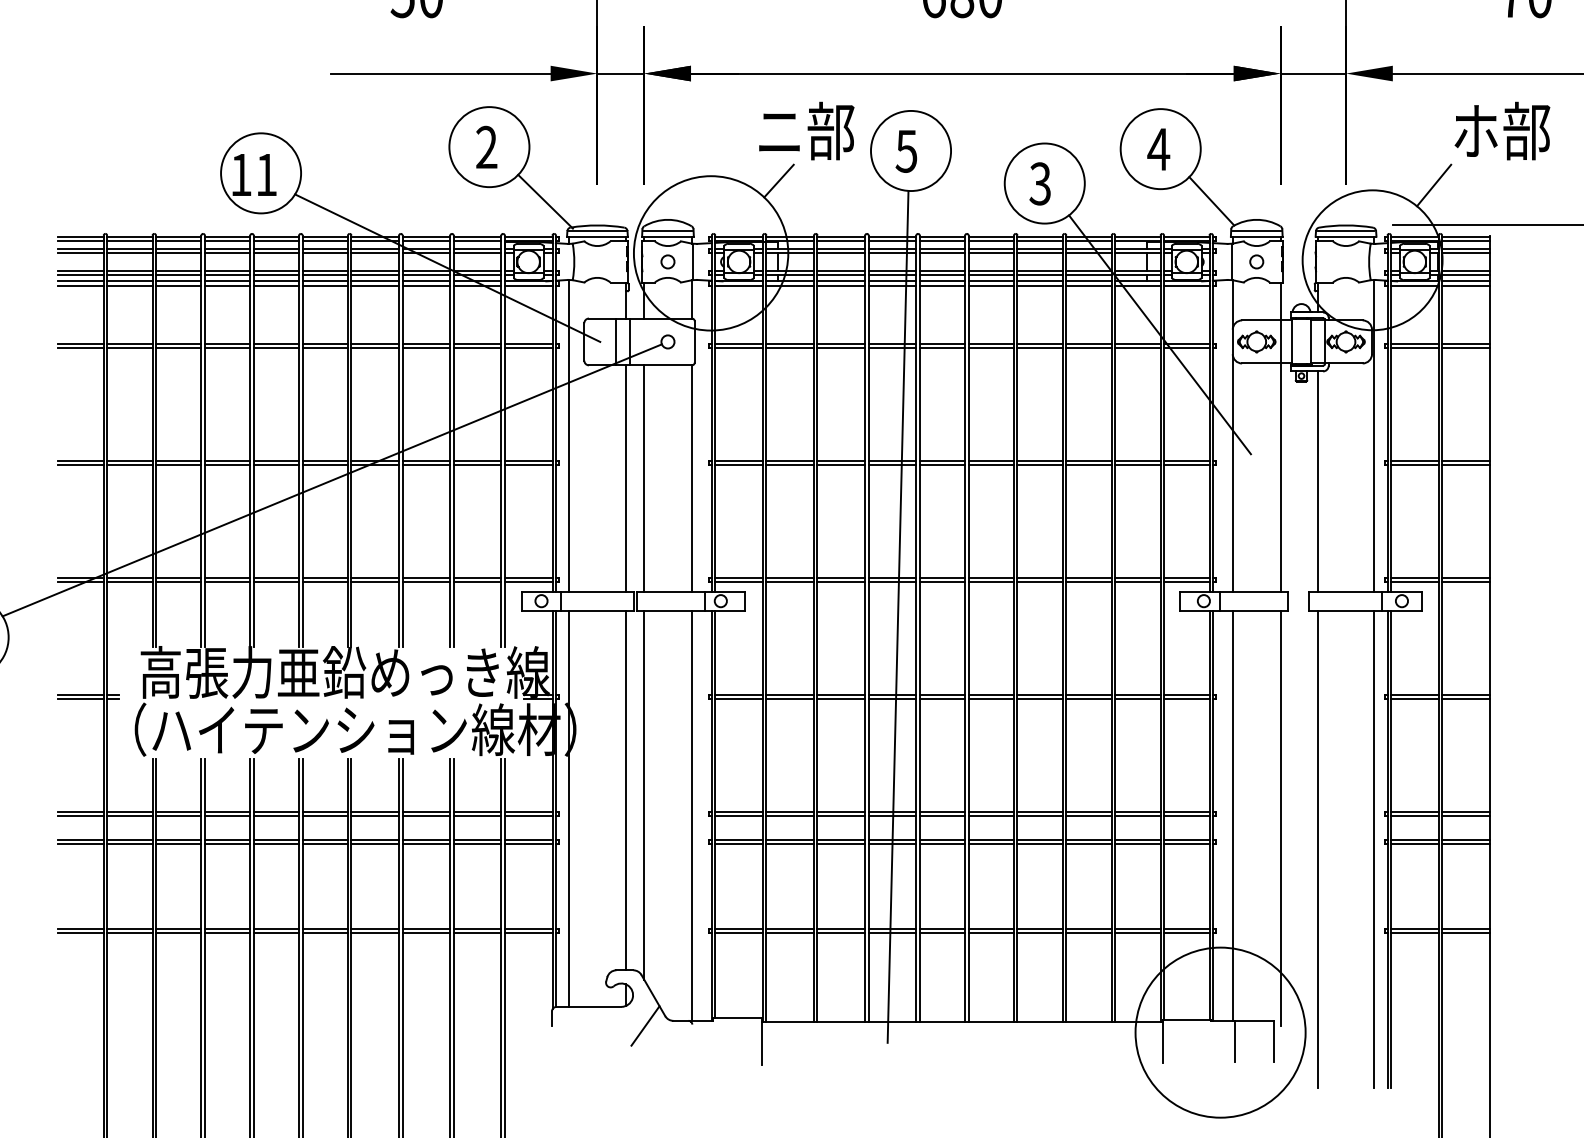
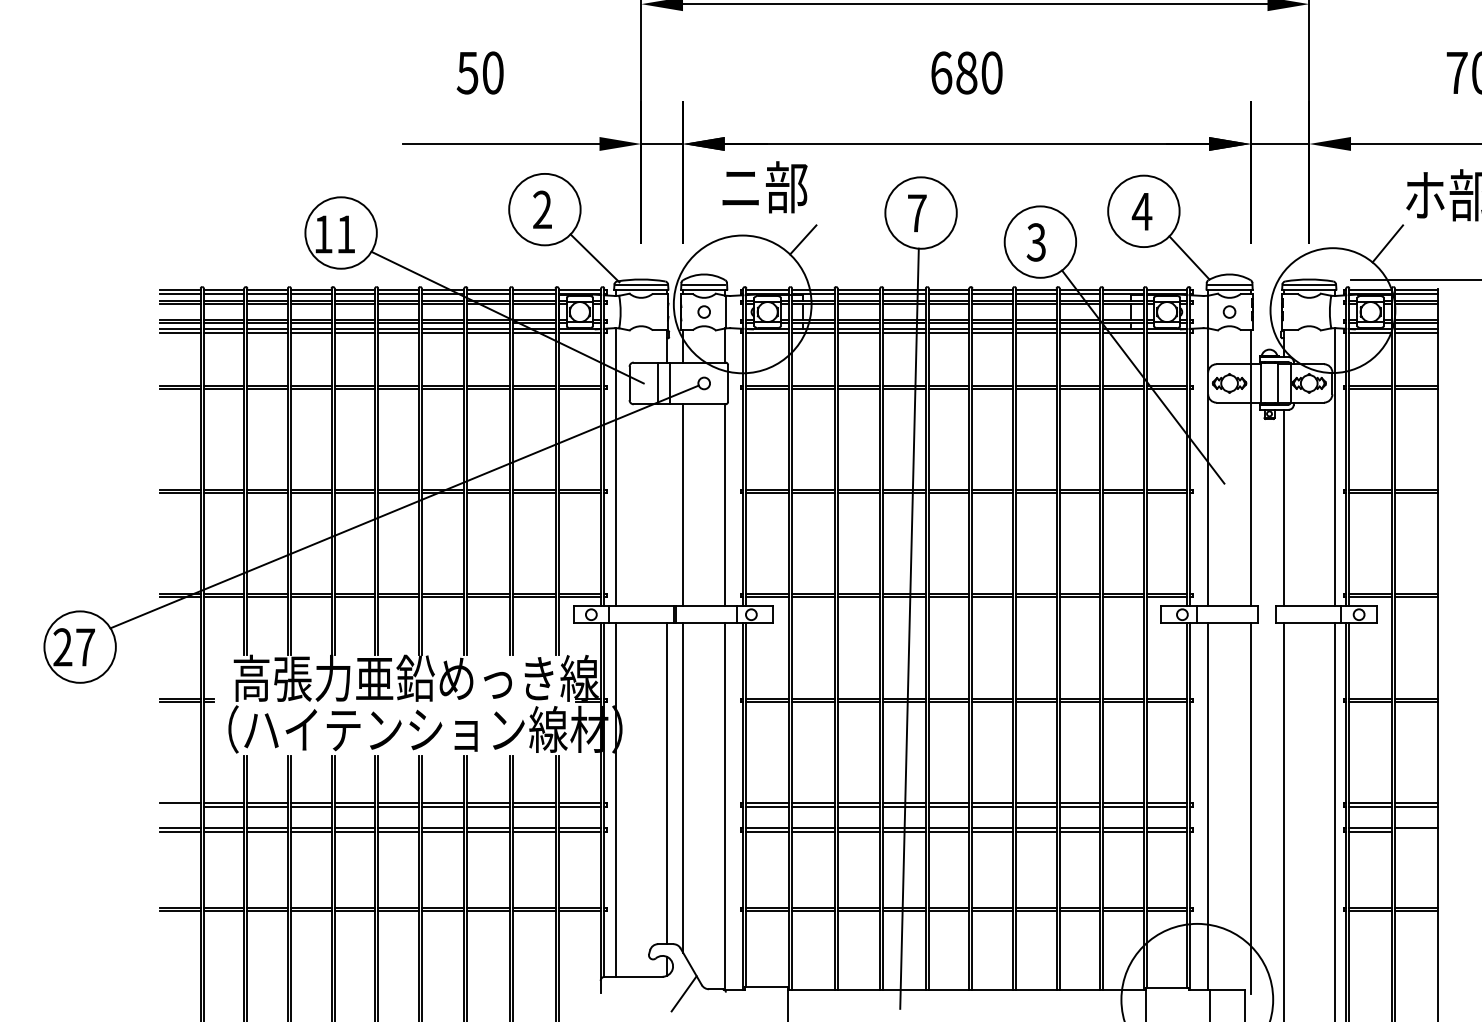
text: (806, 131) -> (764, 187), moved
text: (905, 151) -> (916, 213), 5 -> 7
line: (625, 478) -> (666, 505), removed
line: (81, 816) -> (180, 806), removed
line: (1465, 844) -> (1415, 831), removed

